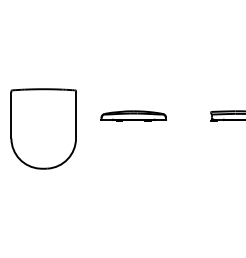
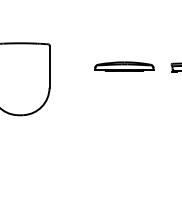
part: (133, 115) -> (124, 66), moved

